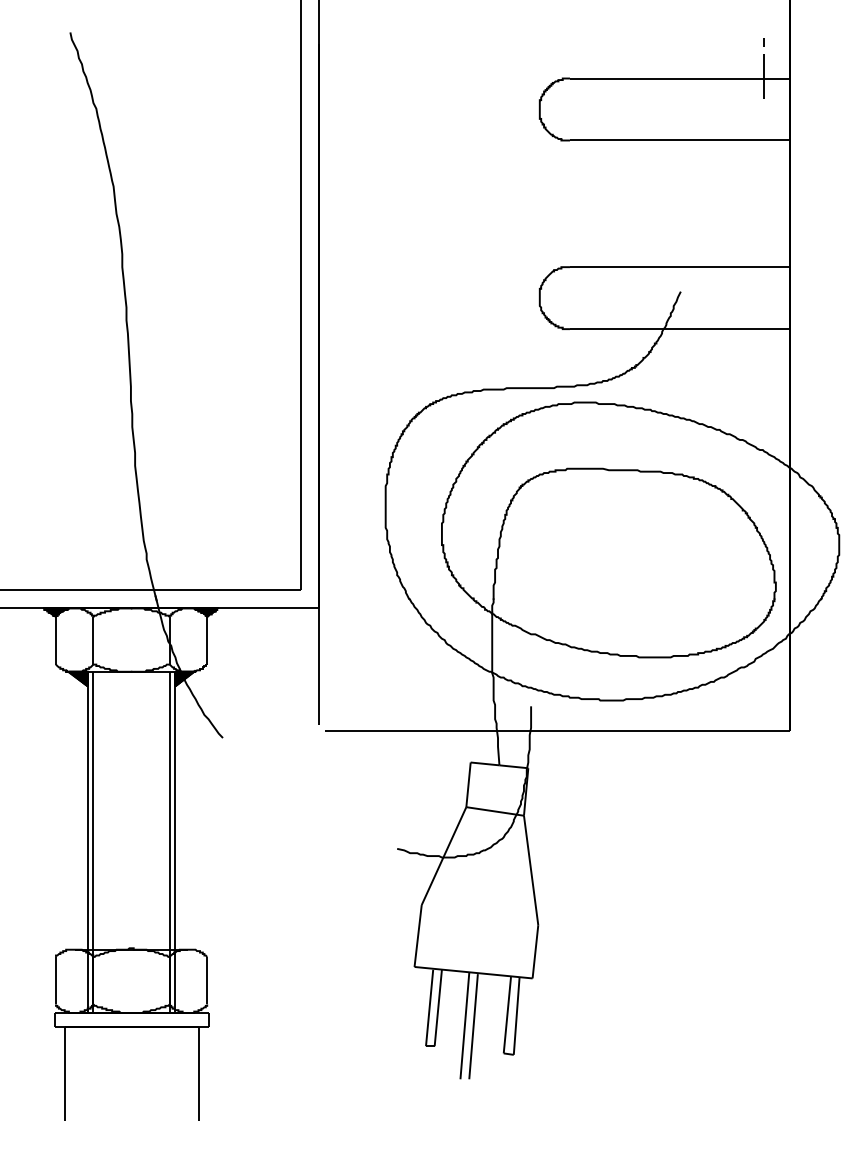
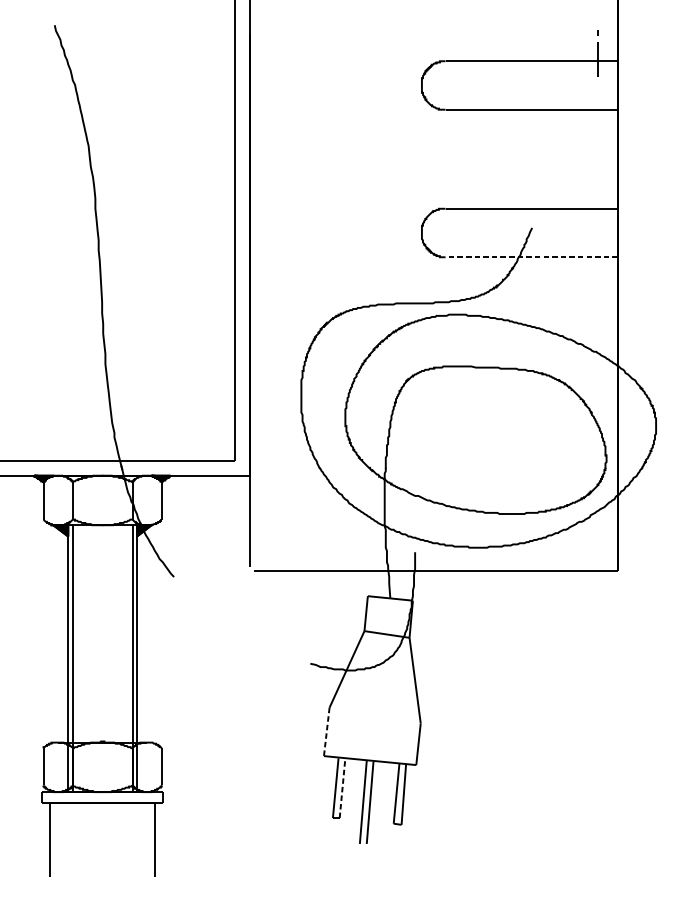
line: (679, 329) -> (531, 257), solid -> dashed
line: (418, 936) -> (327, 732), solid -> dashed
line: (438, 1007) -> (342, 787), solid -> dashed

